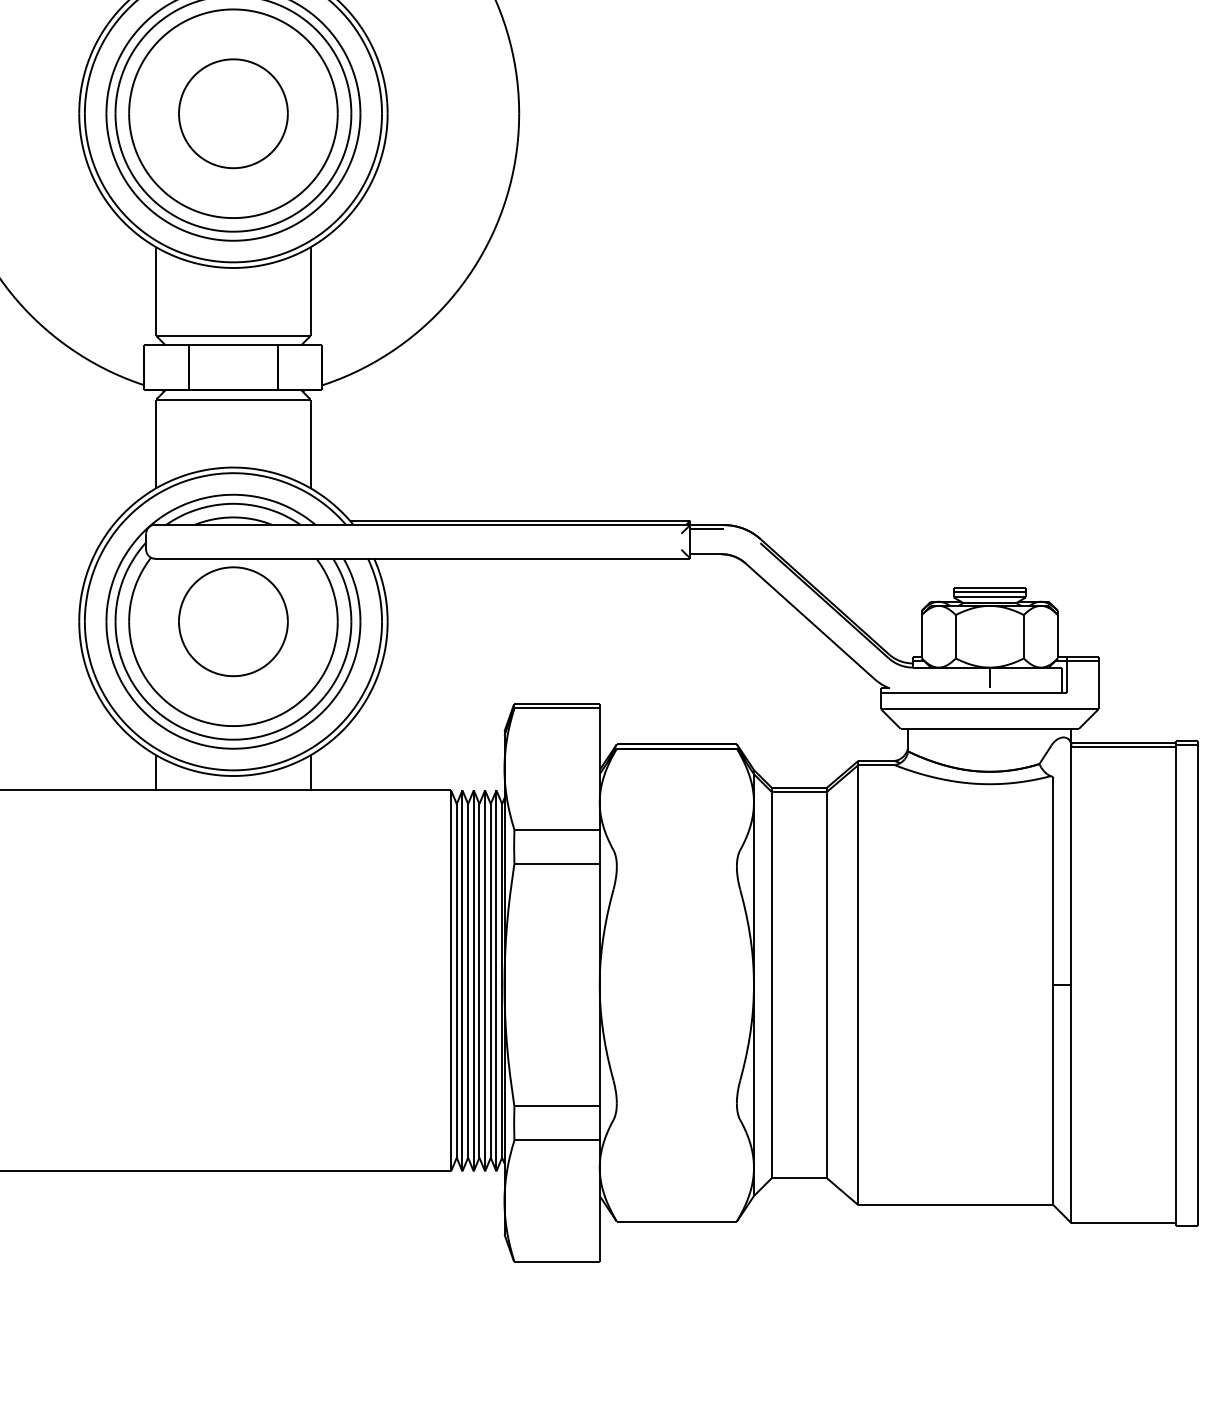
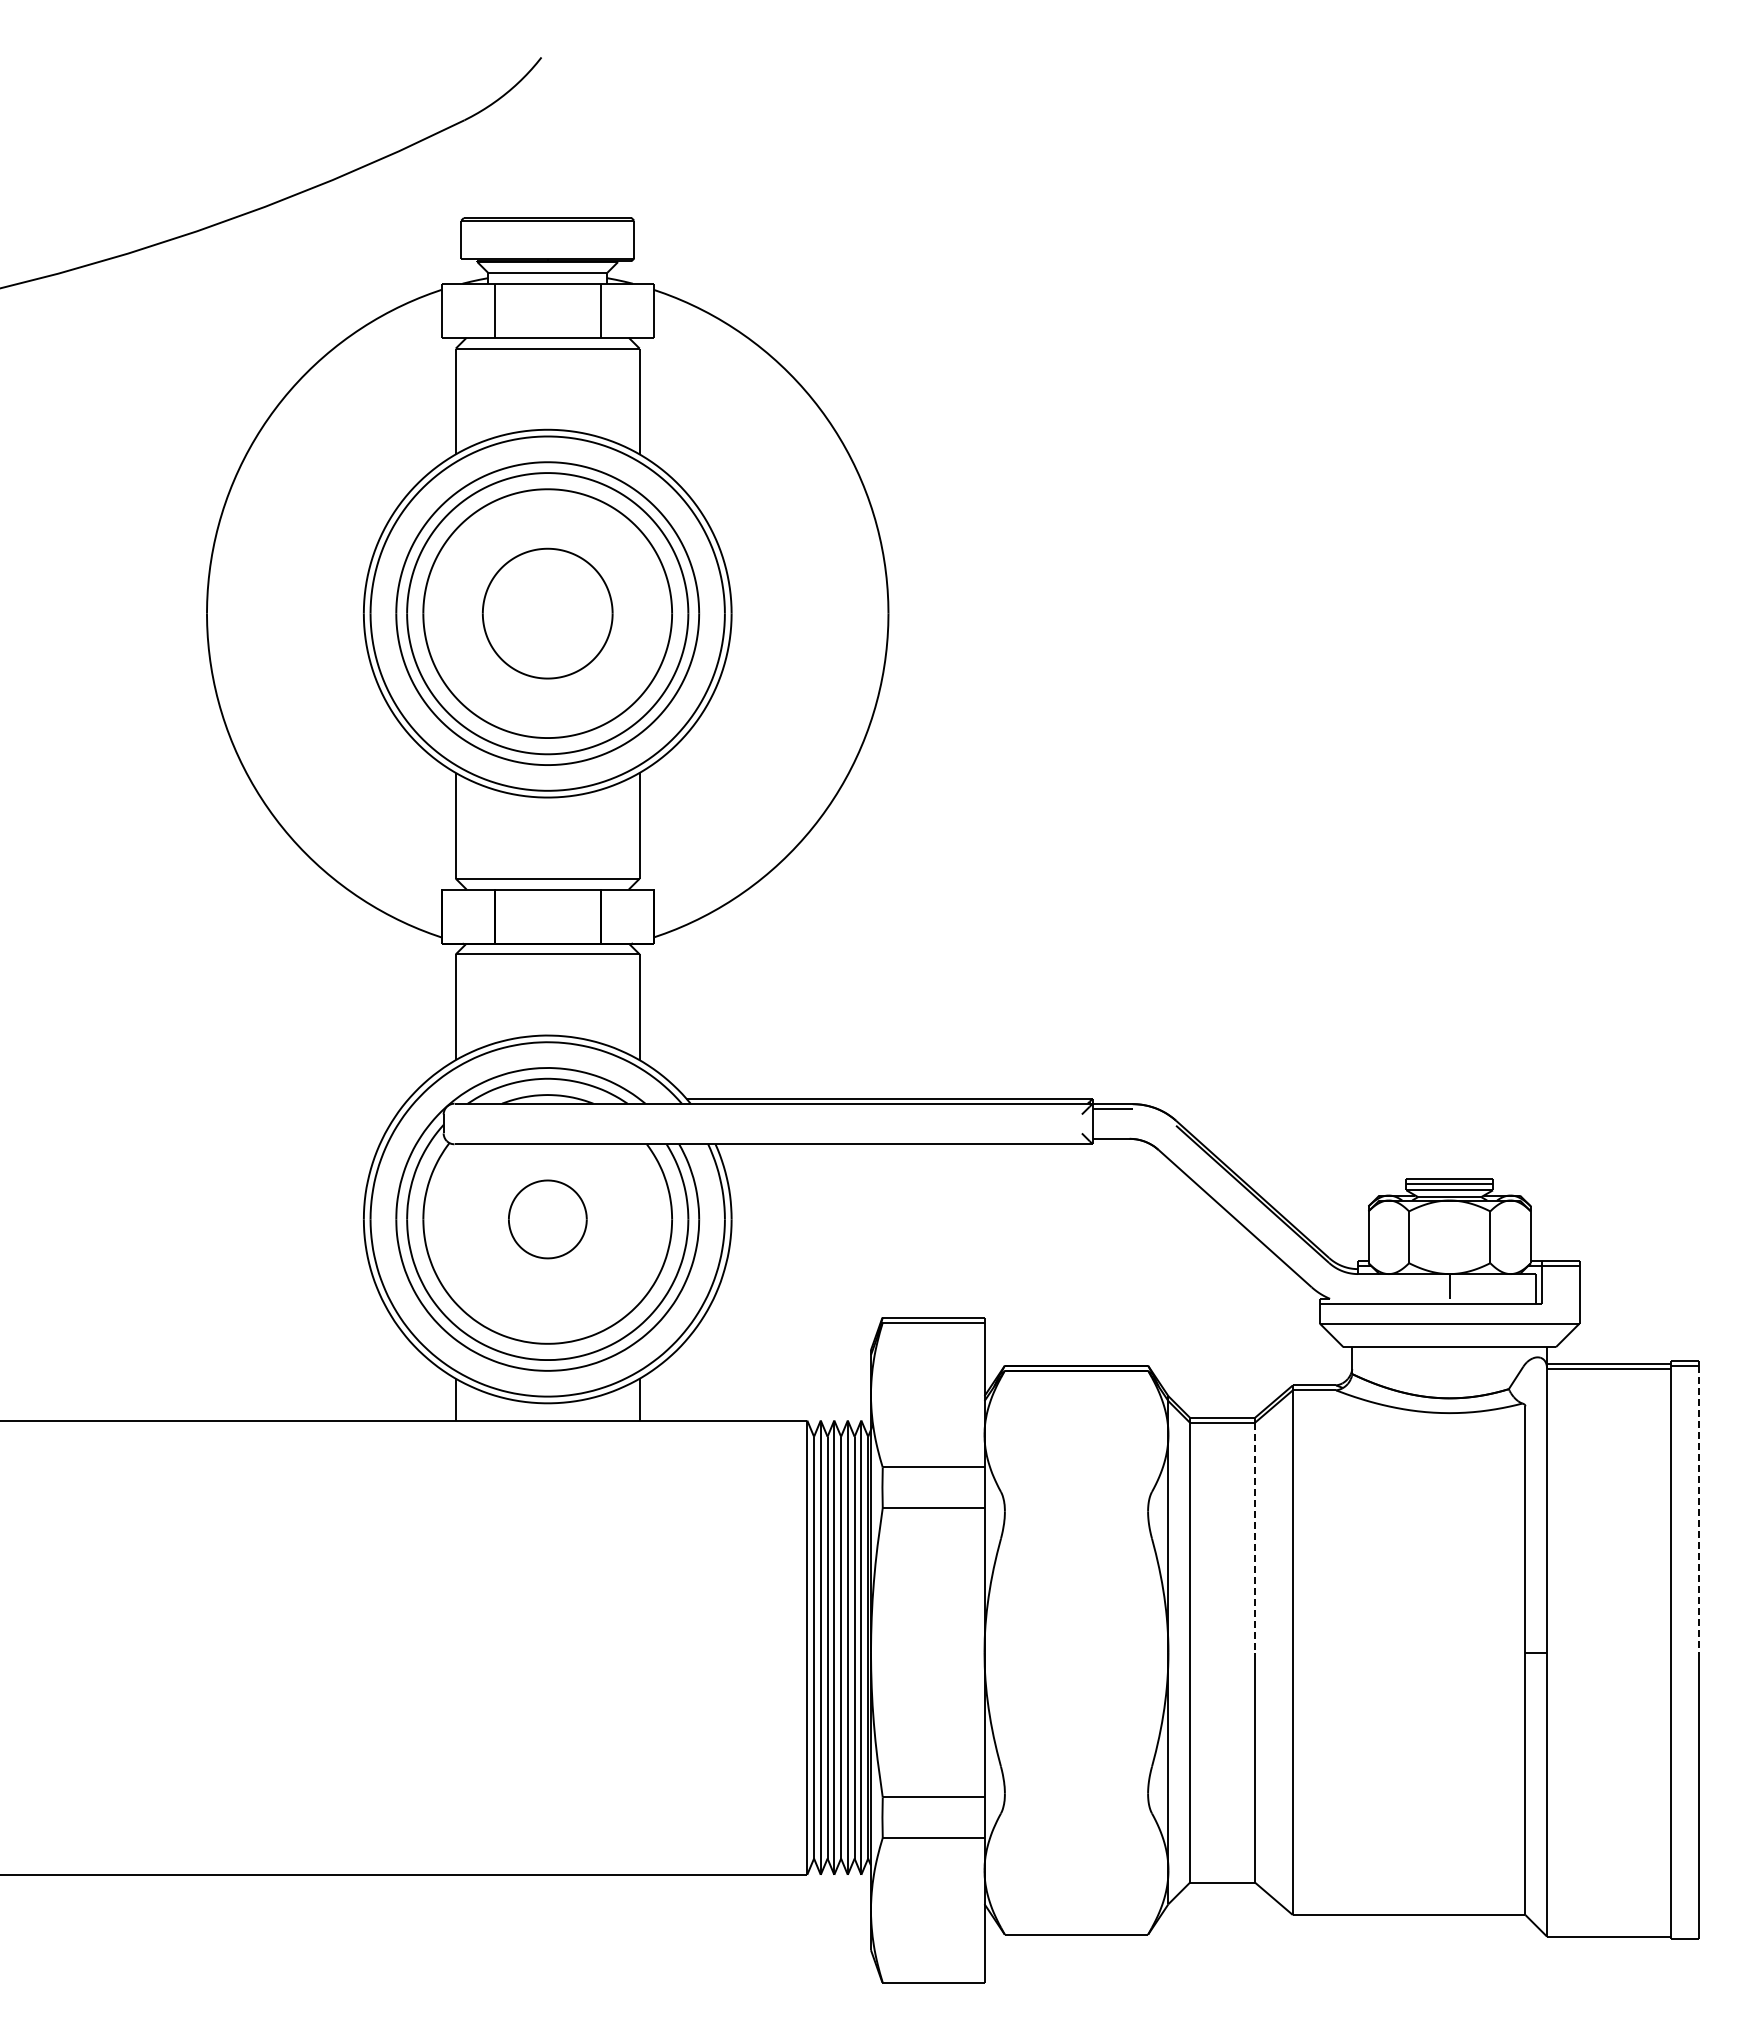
part: (233, 621) -> (547, 1219), size x0.6
line: (1198, 865) -> (1698, 1509), solid -> dashed
line: (826, 888) -> (1254, 1537), solid -> dashed

